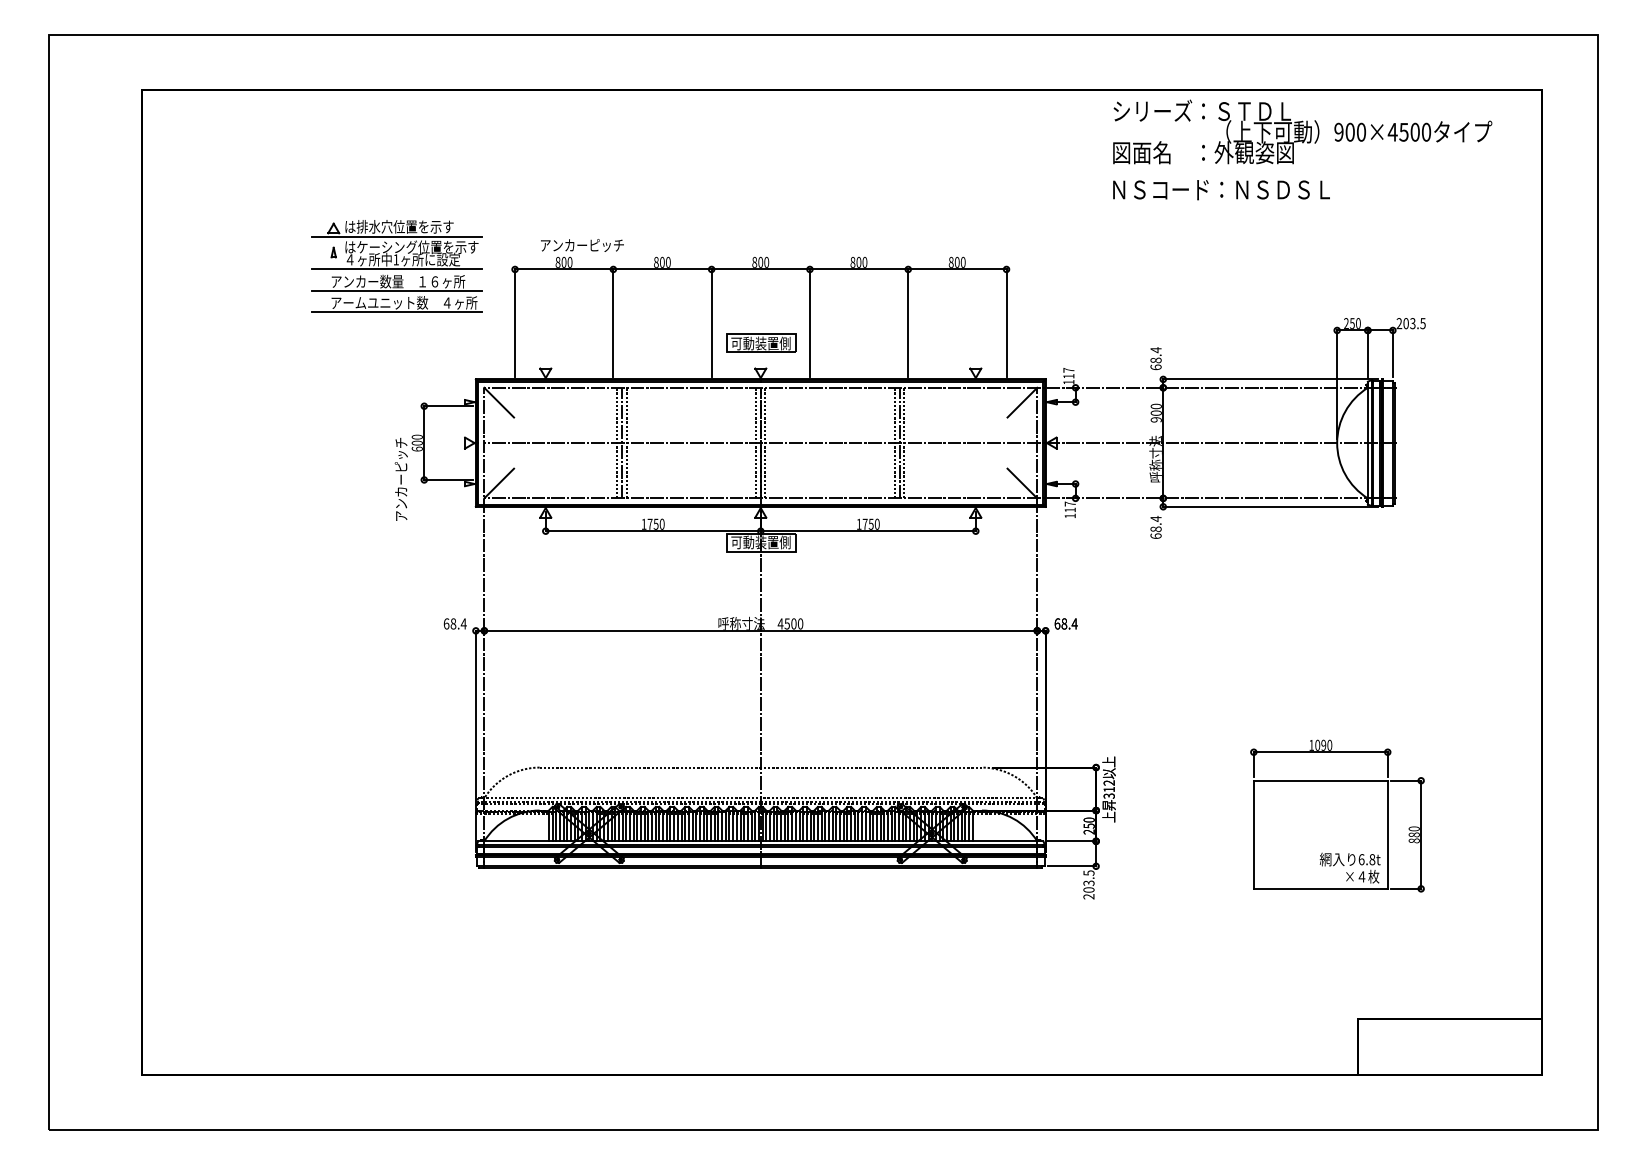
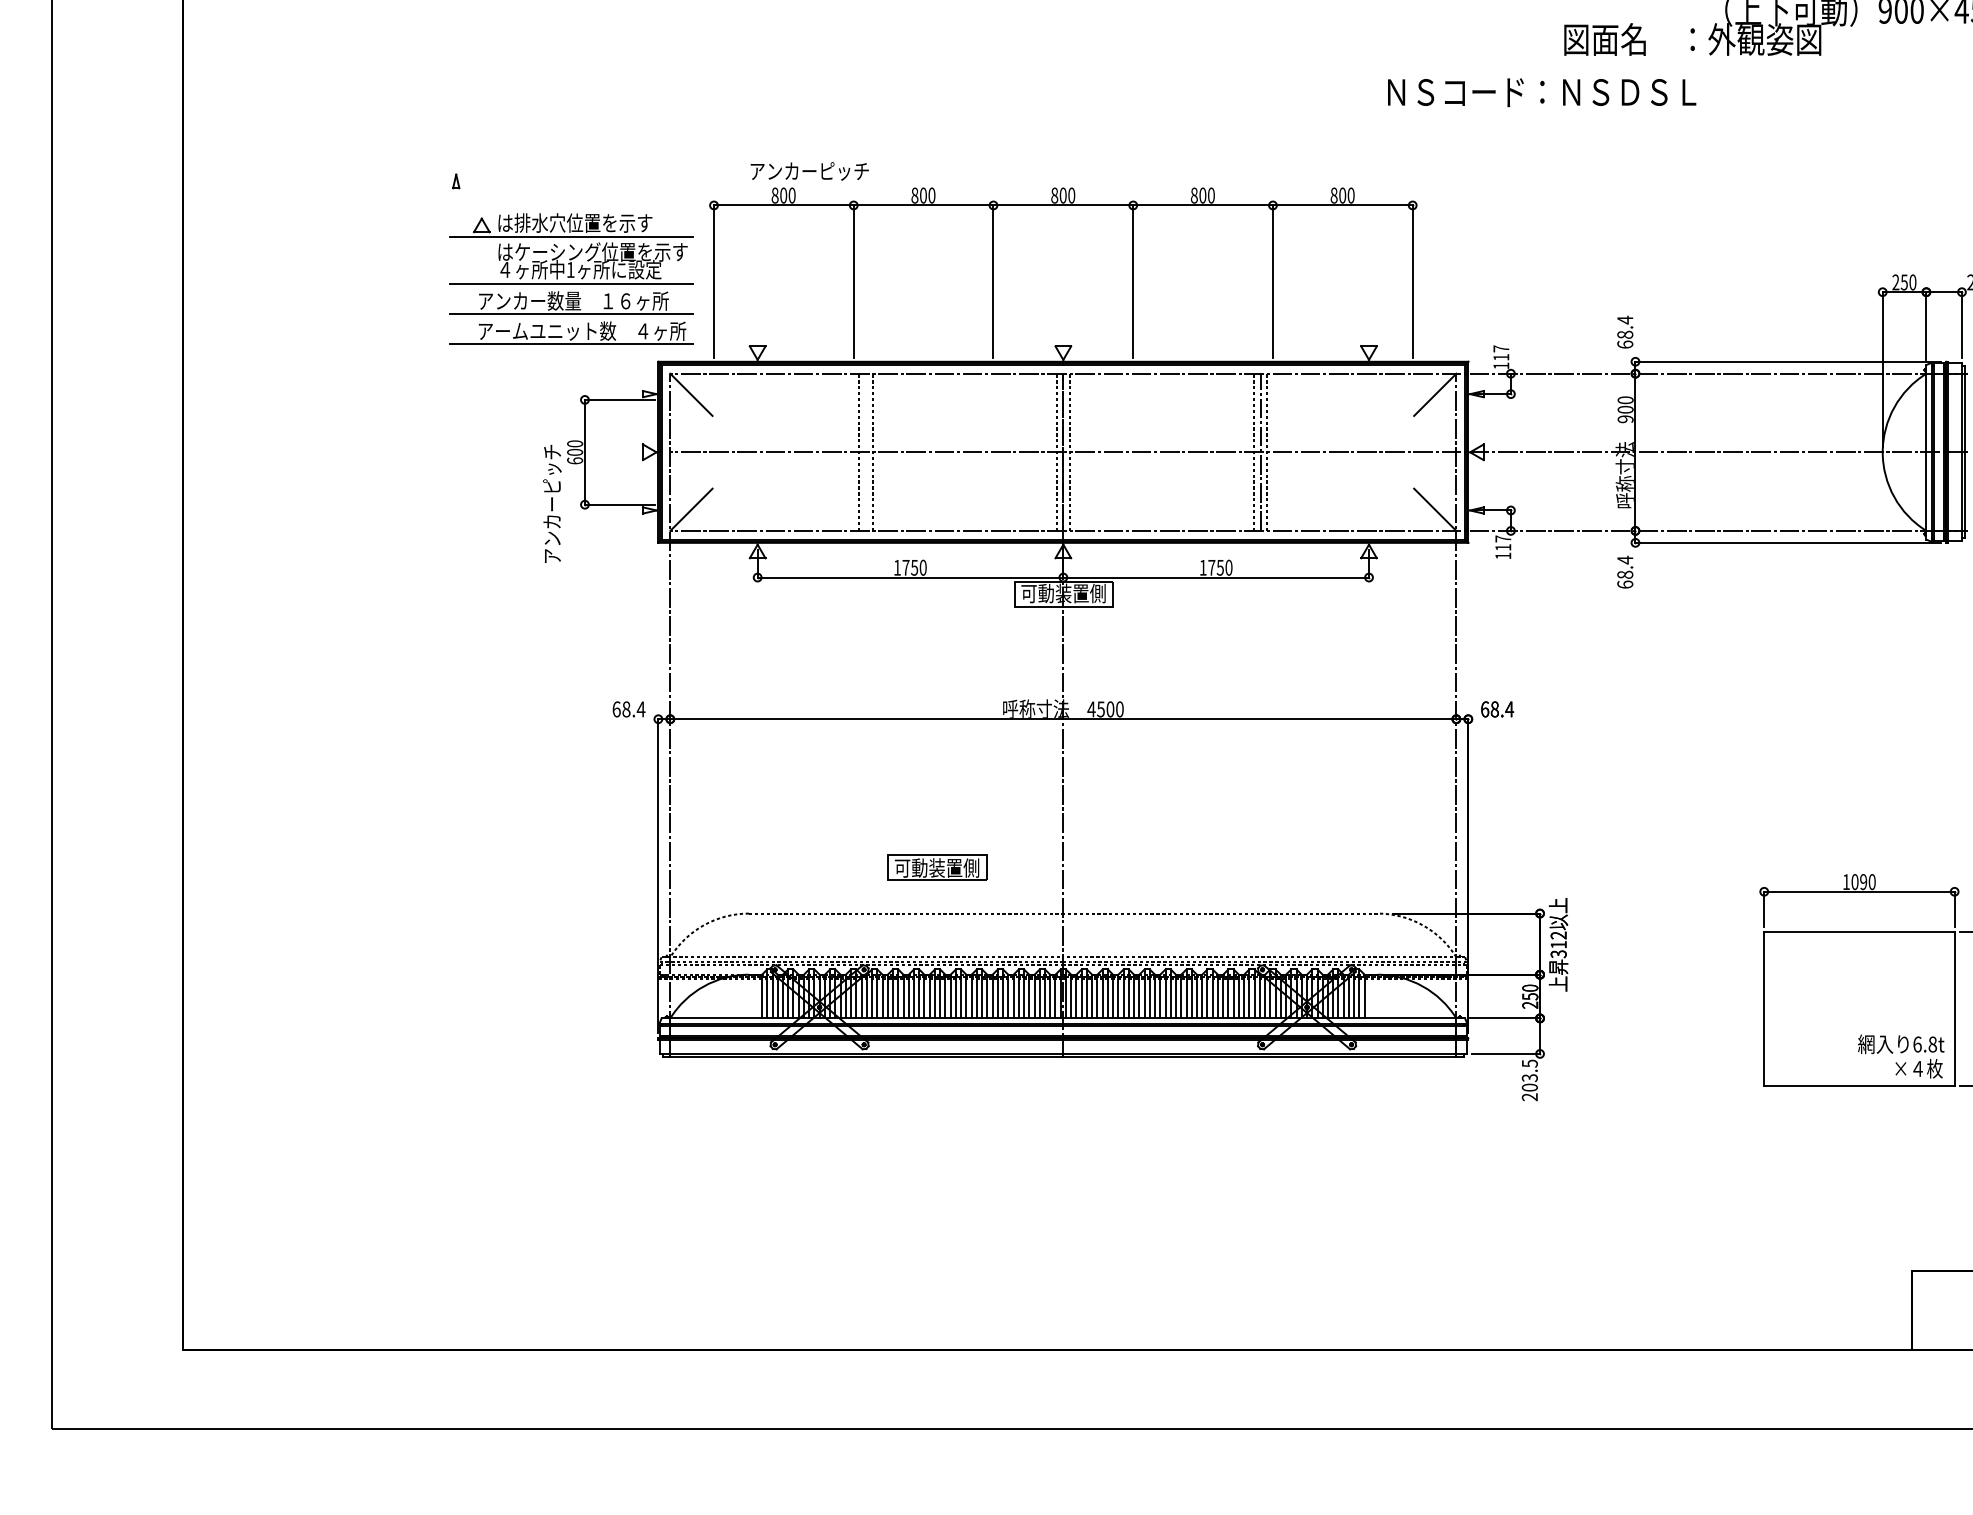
text: (1221, 190) -> (1542, 93), moved
part: (396, 266) -> (571, 279), moved
part: (761, 342) -> (937, 866), moved
line: (621, 442) -> (865, 451), removed

